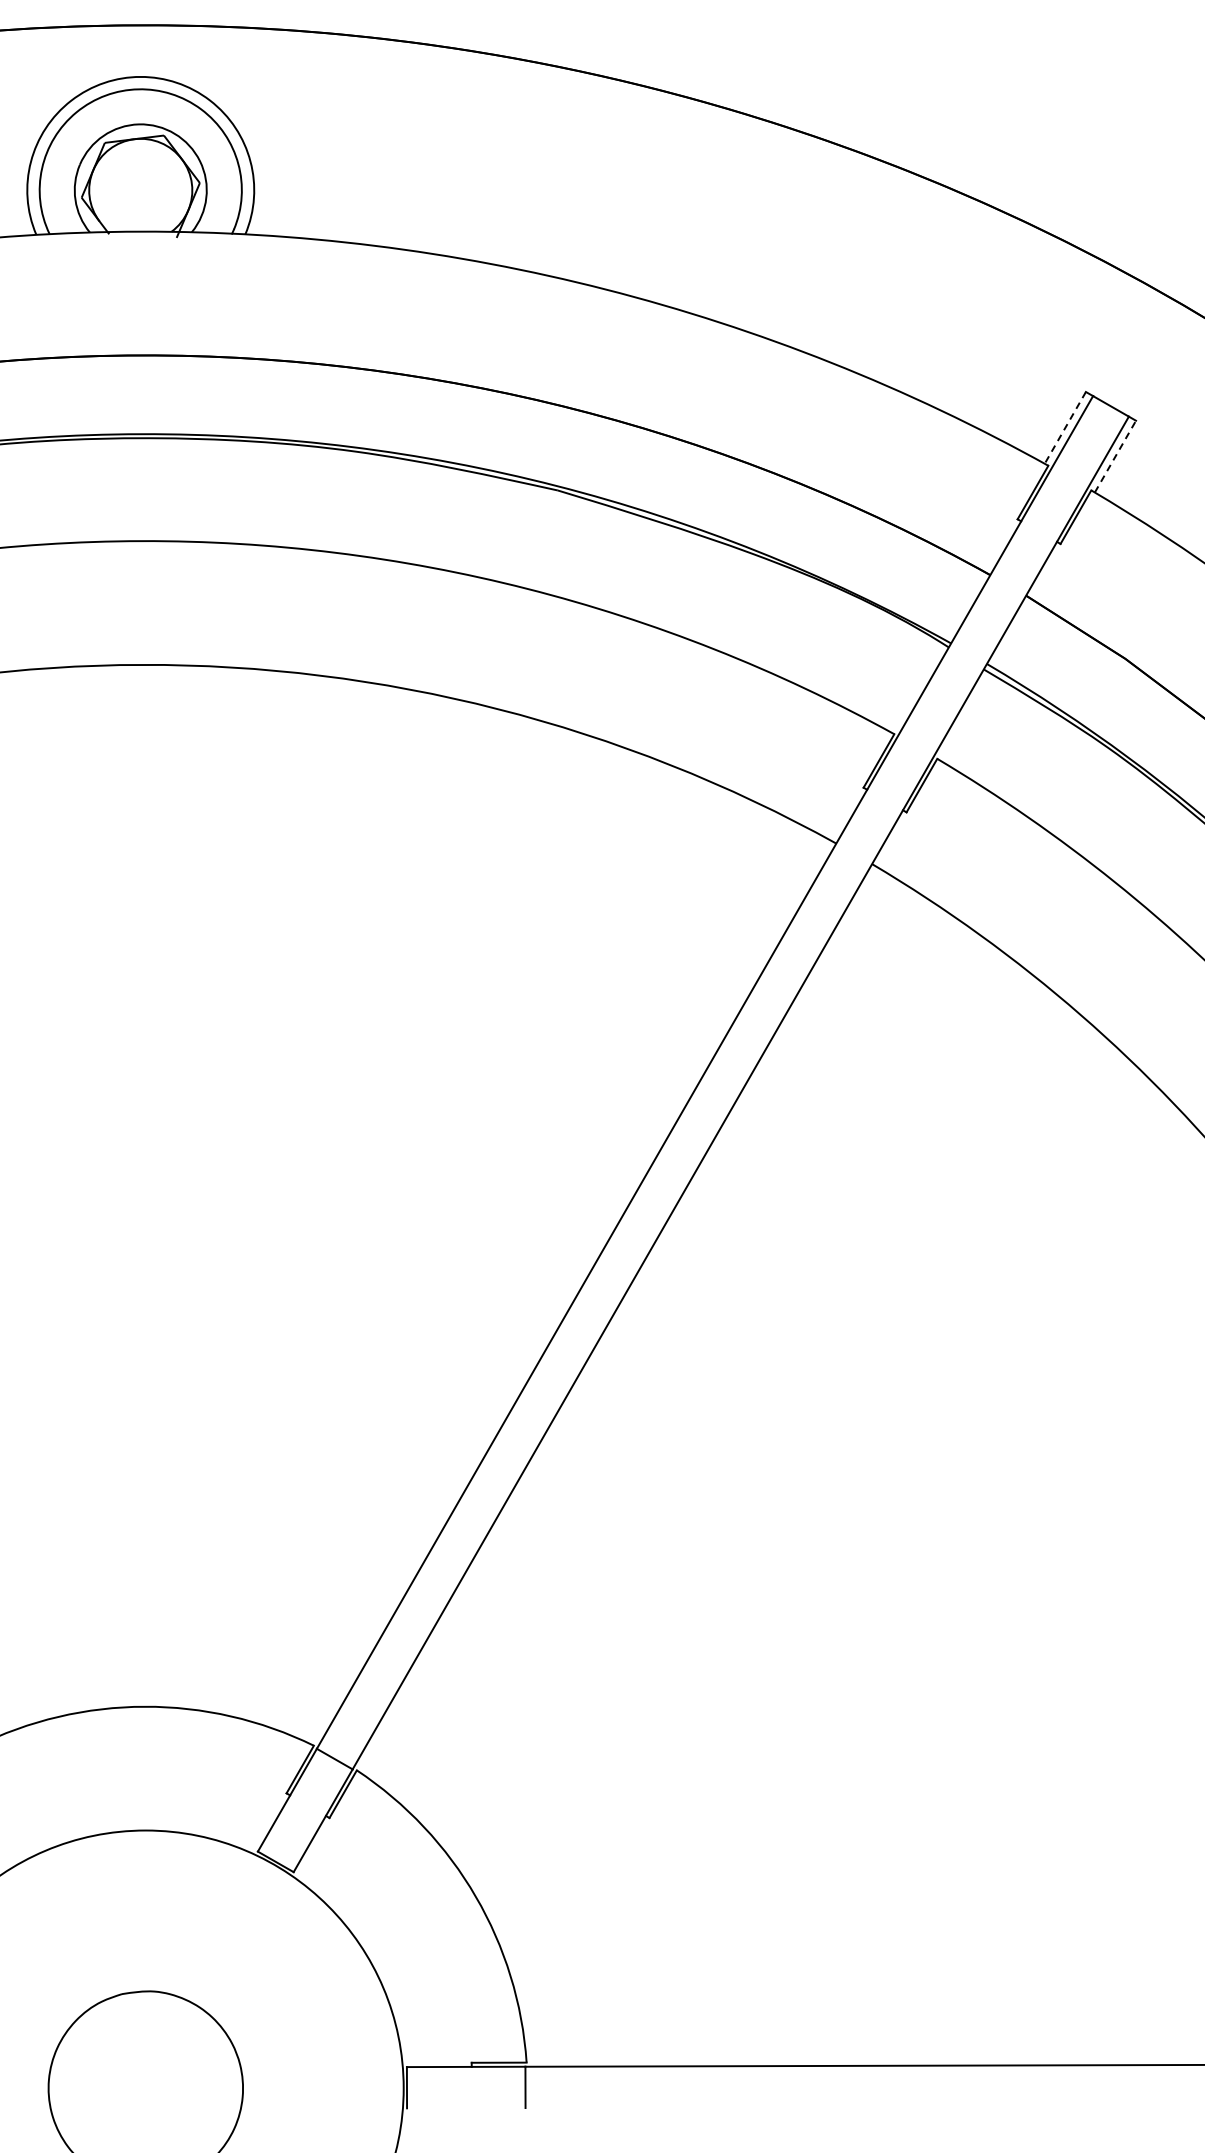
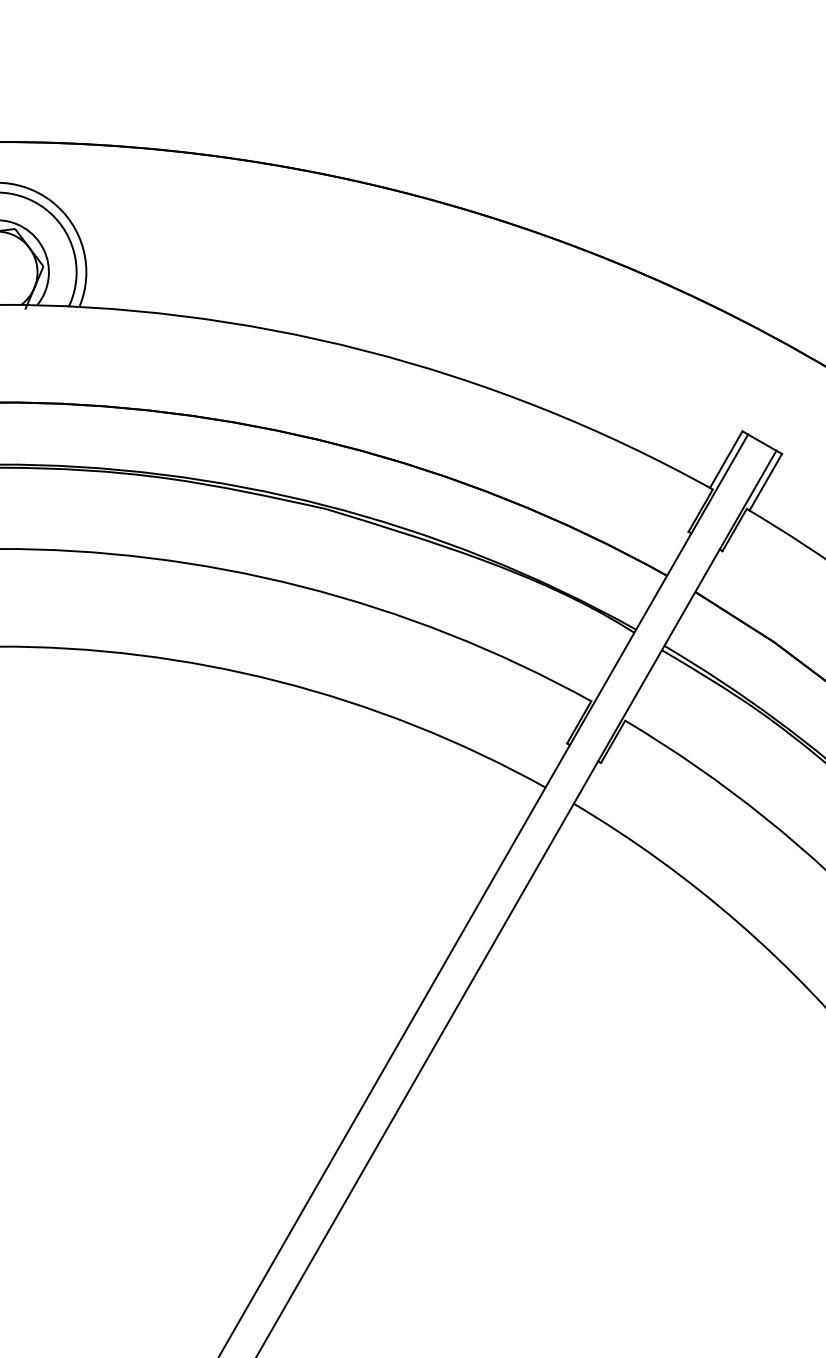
line: (1065, 428) -> (726, 460), dashed -> solid
line: (1115, 456) -> (765, 482), dashed -> solid

